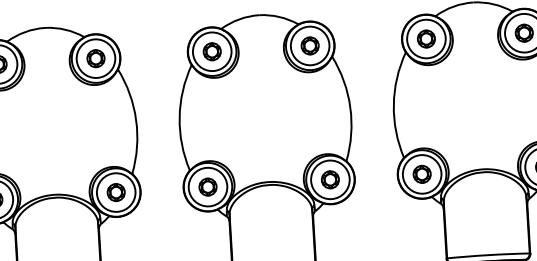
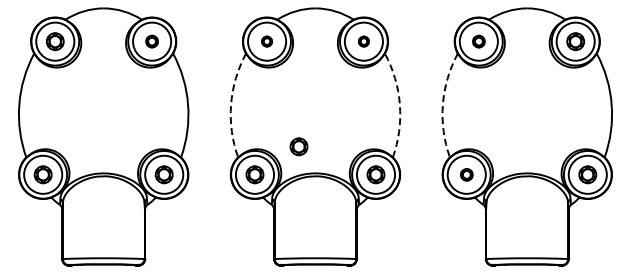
part: (426, 38) -> (478, 41), size x0.7
part: (309, 45) -> (363, 41), size x0.6
part: (211, 51) -> (266, 41), size x0.6
part: (95, 58) -> (151, 41), size x0.7
arc: (393, 104) -> (442, 104), solid -> dashed
arc: (349, 107) -> (399, 104), solid -> dashed
arc: (180, 117) -> (231, 104), solid -> dashed
part: (250, 155) -> (298, 146), added
part: (421, 174) -> (466, 174), size x0.7

